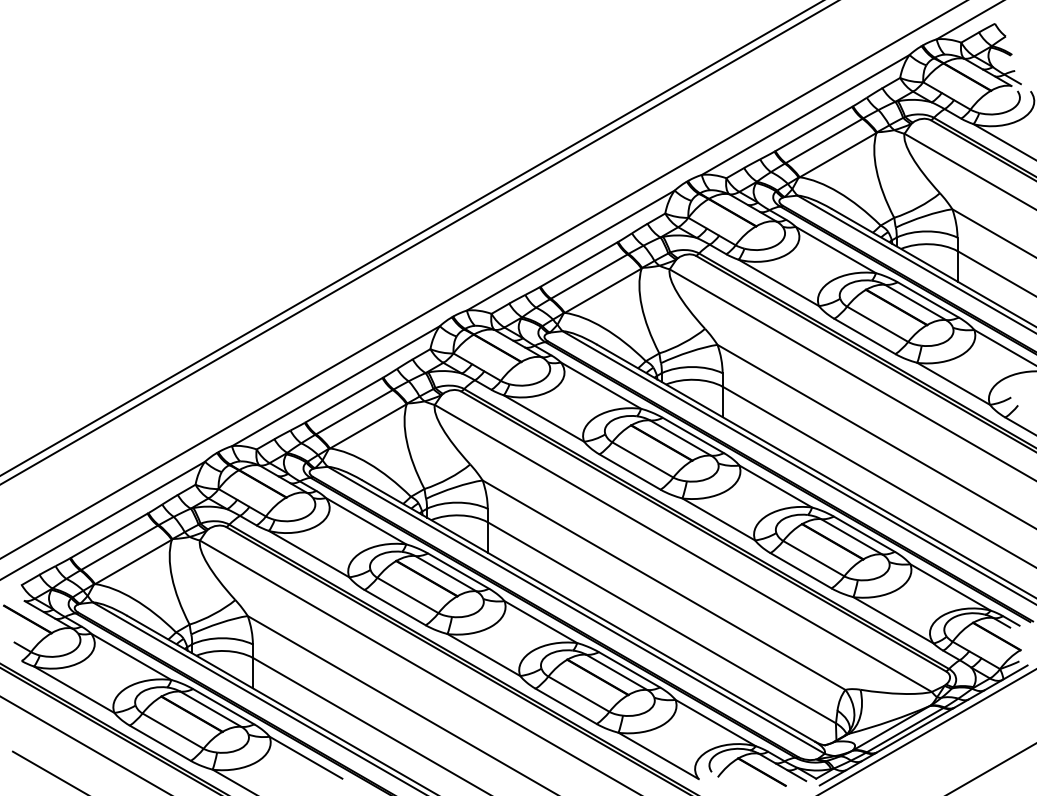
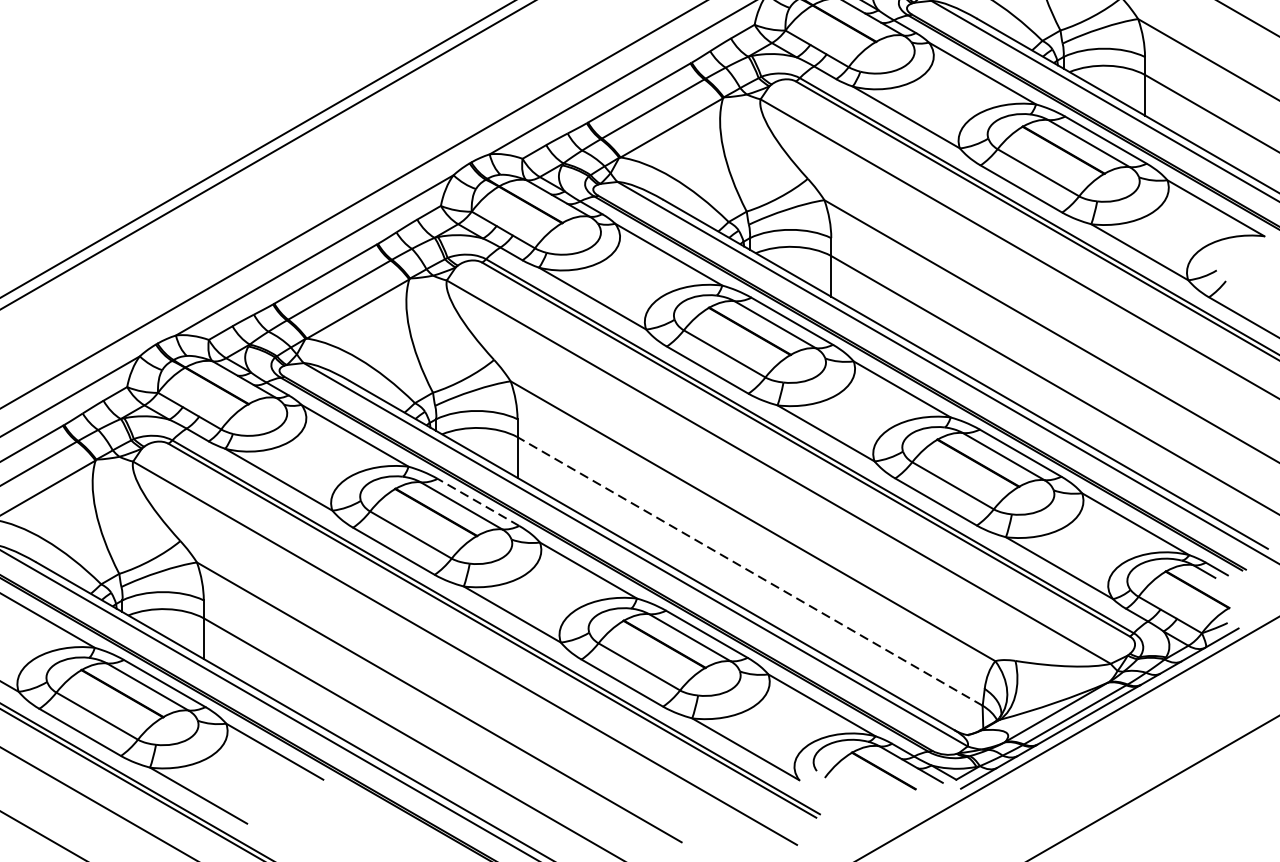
line: (458, 570) -> (478, 501), solid -> dashed
line: (661, 622) -> (749, 571), solid -> dashed

